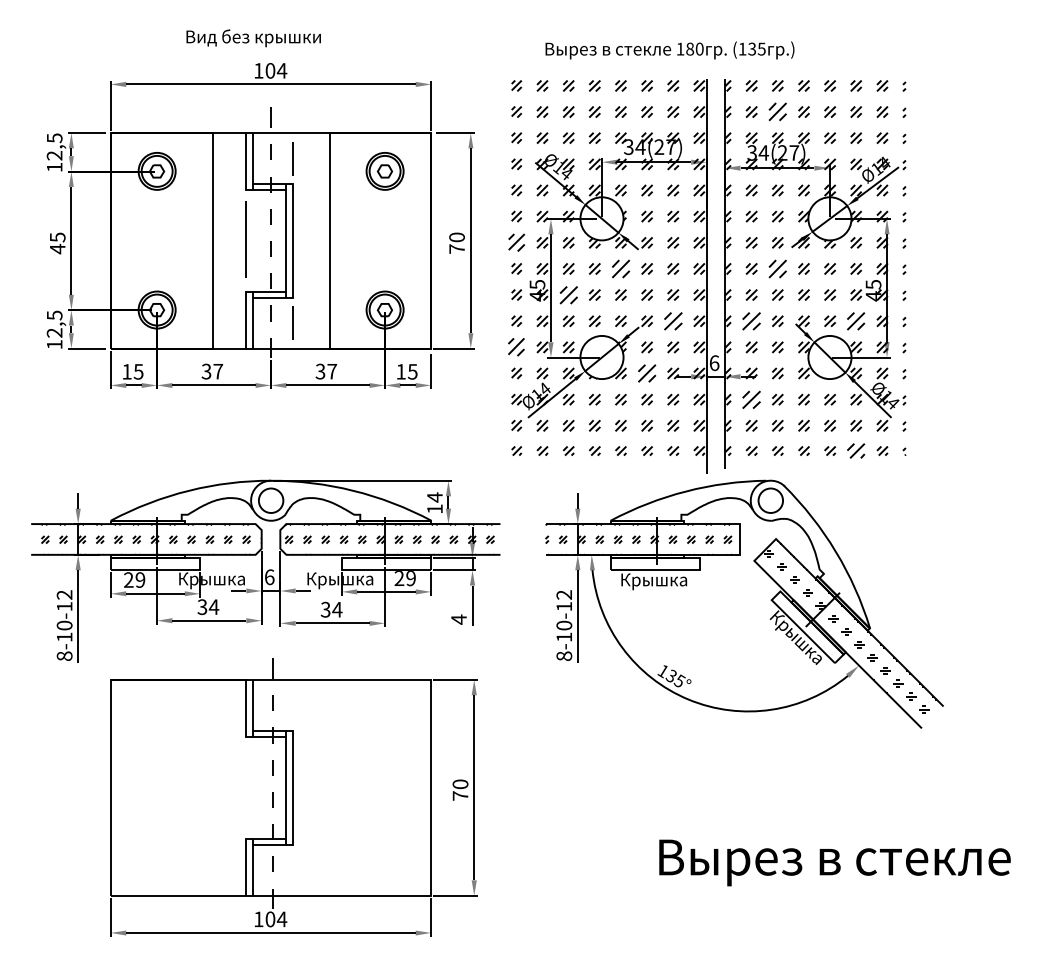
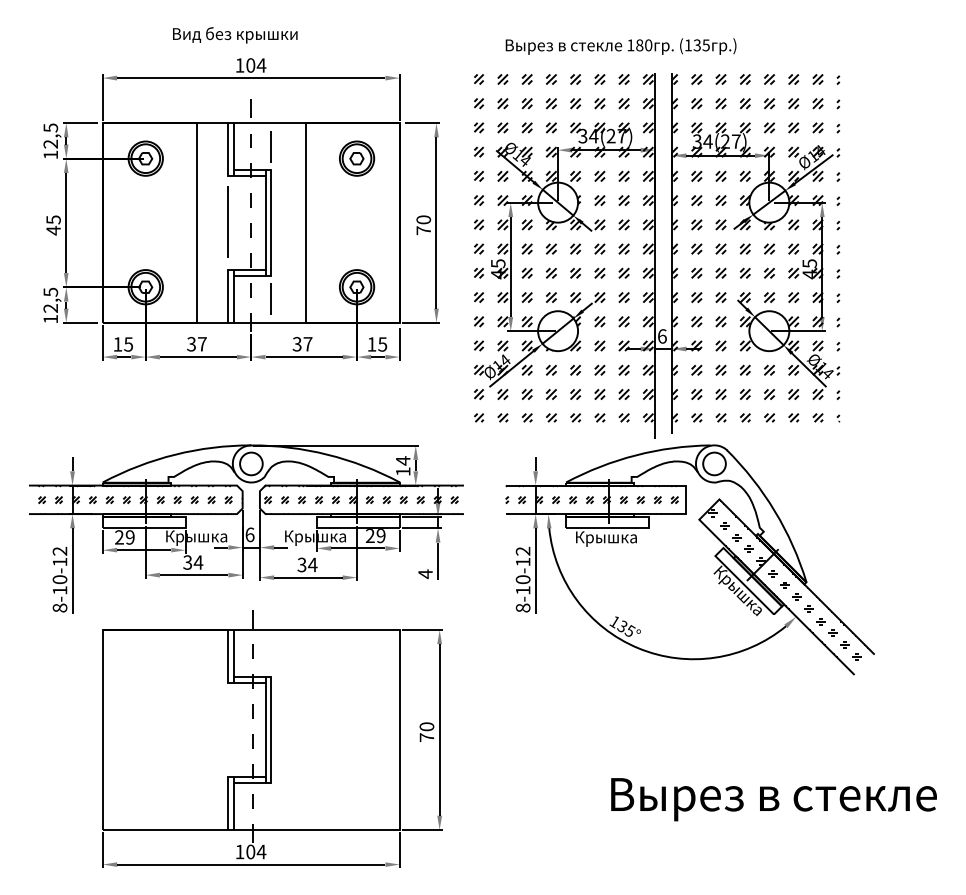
part: (777, 111) -> (720, 103), size x0.62
part: (516, 242) -> (478, 224), size x0.62
part: (620, 268) -> (575, 248), size x0.62
part: (777, 268) -> (720, 248), size x0.62
part: (567, 294) -> (526, 272), size x0.62
part: (672, 321) -> (623, 297), size x0.62
part: (751, 321) -> (696, 297), size x0.62
part: (855, 321) -> (793, 297), size x0.62
part: (517, 347) -> (479, 321), size x0.62
part: (646, 372) -> (599, 345), size x0.62
part: (751, 398) -> (696, 369), size x0.62
part: (855, 450) -> (793, 417), size x0.62

